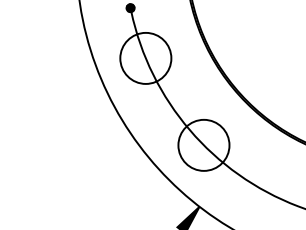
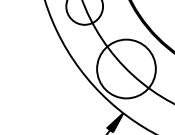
circle: (203, 144) -> (126, 68), size x1.6

